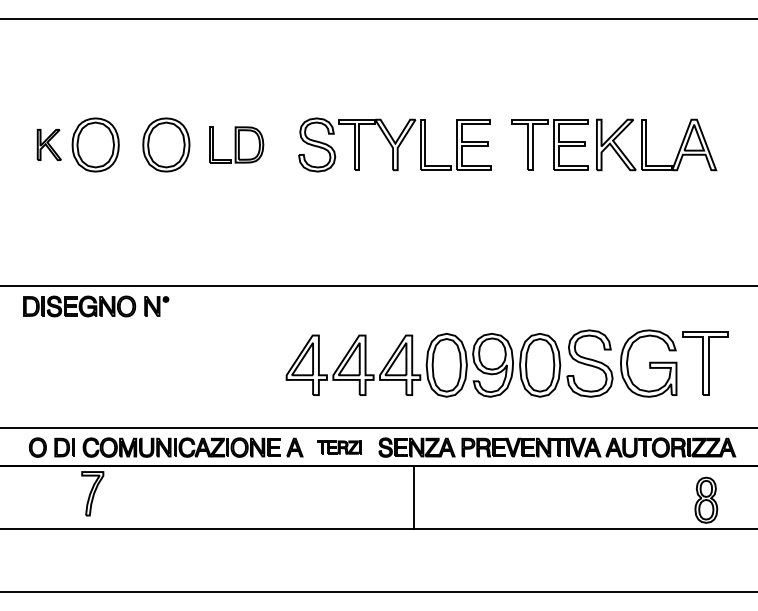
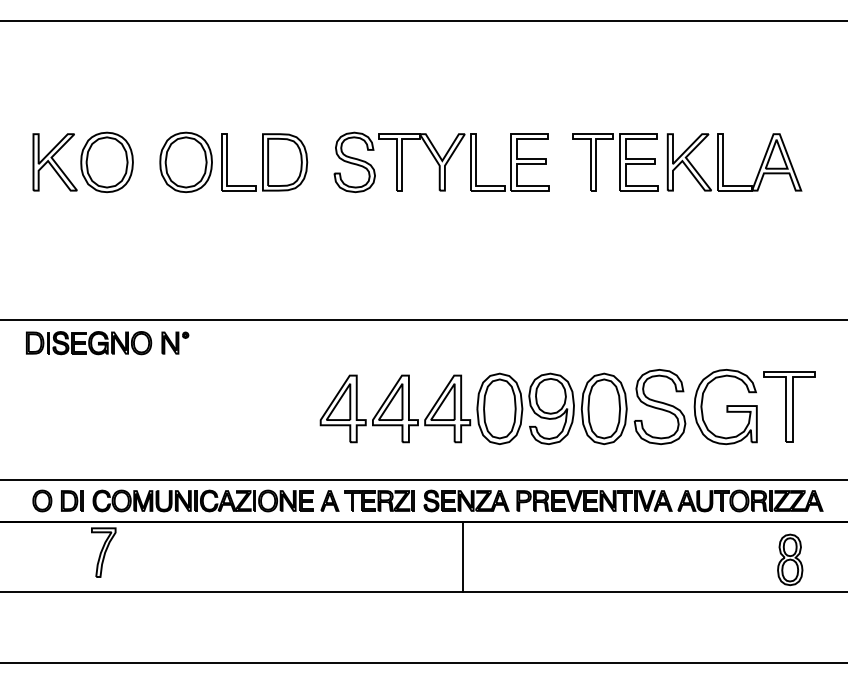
part: (49, 144) -> (55, 161), size x1.67
part: (236, 144) -> (264, 161), size x1.43
part: (339, 447) -> (379, 500), size x1.43

